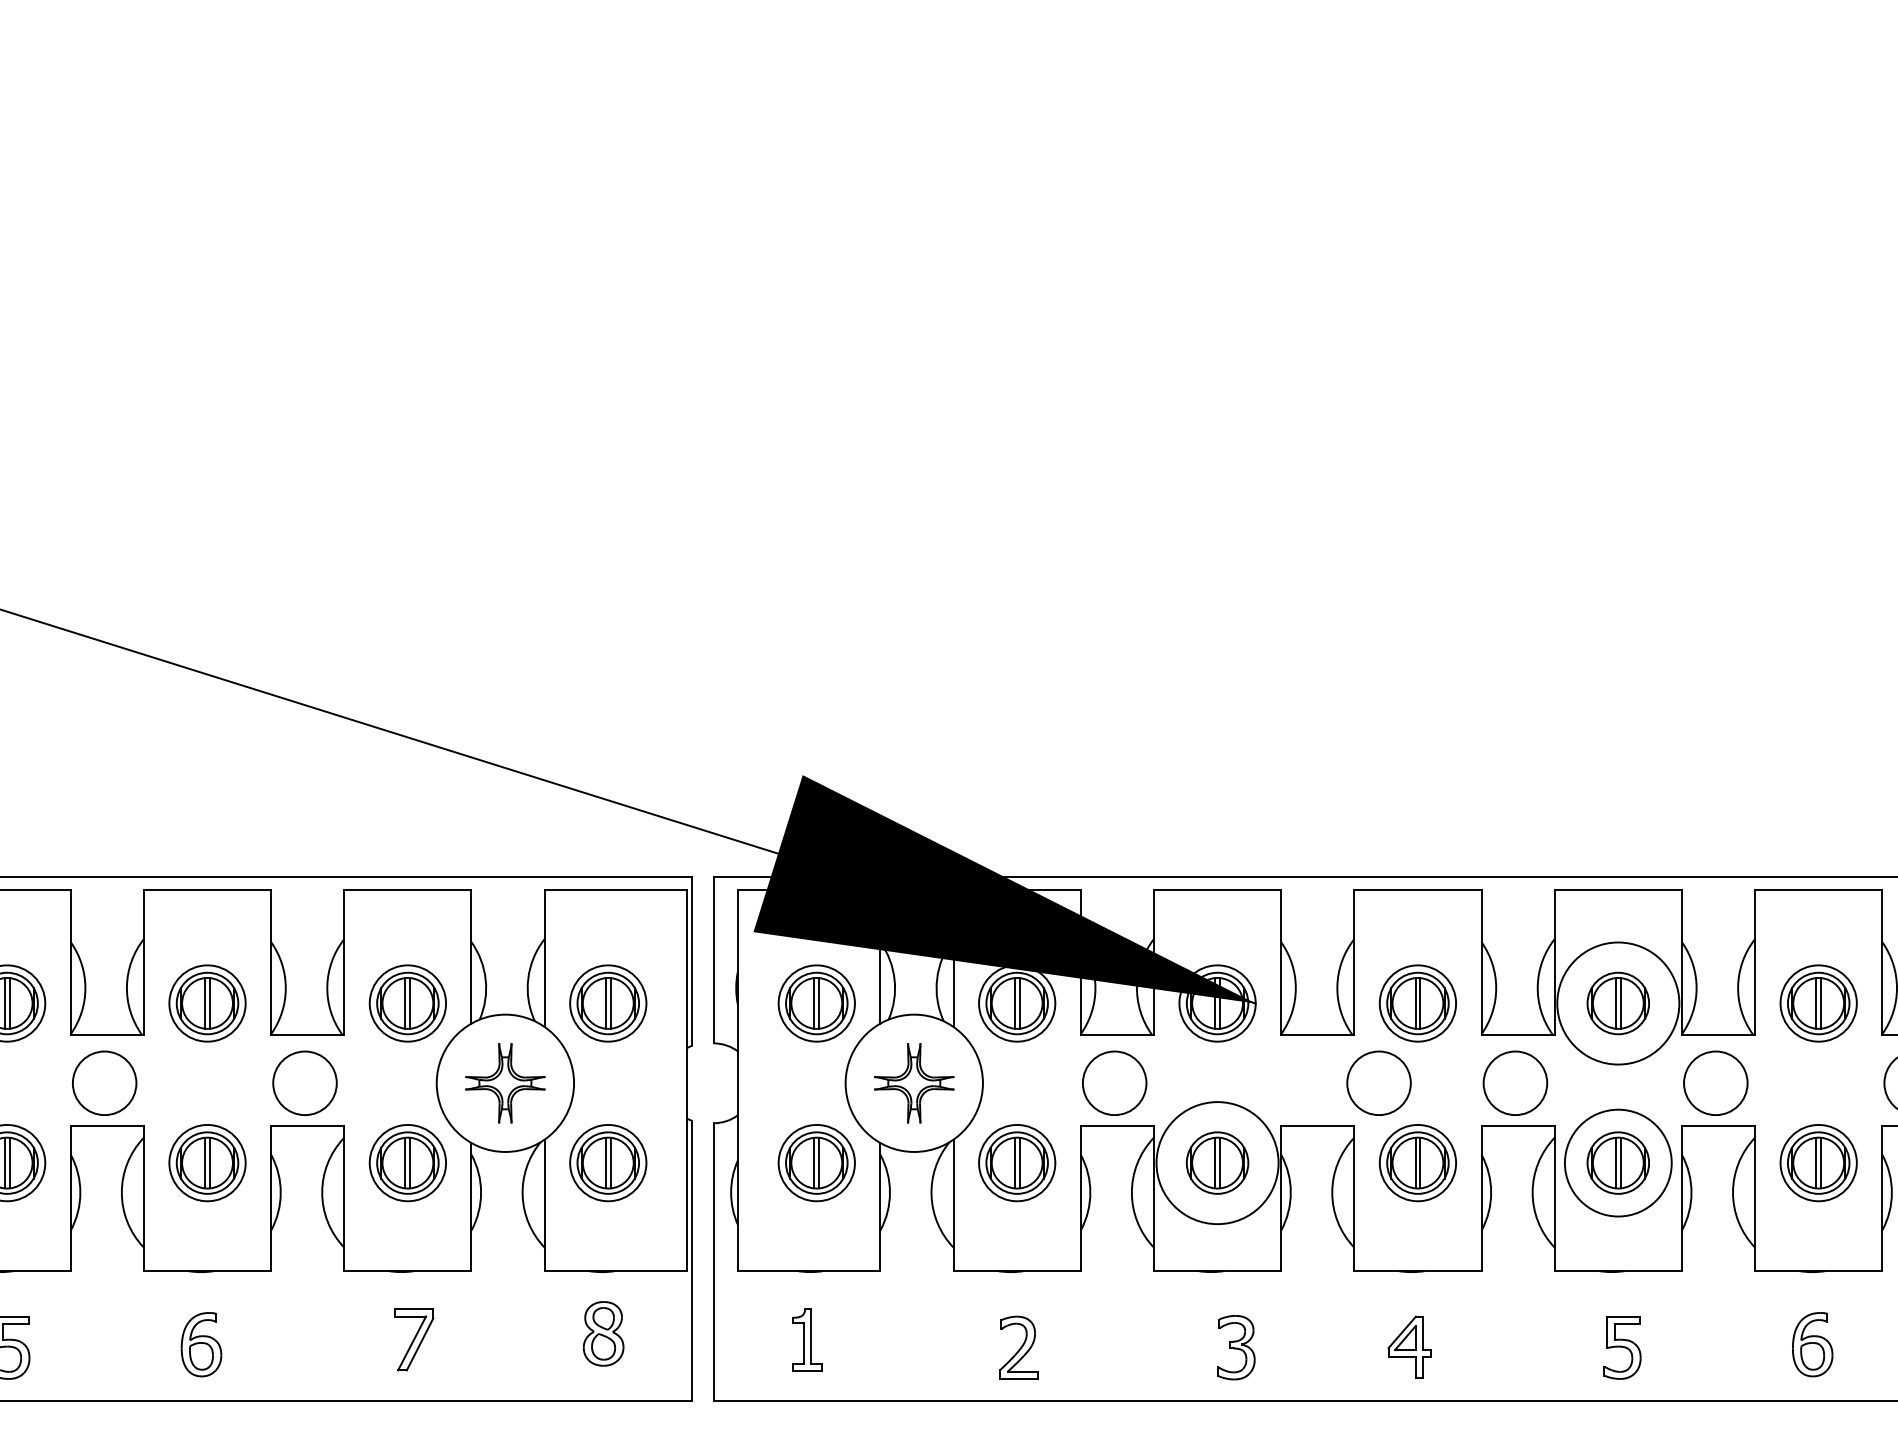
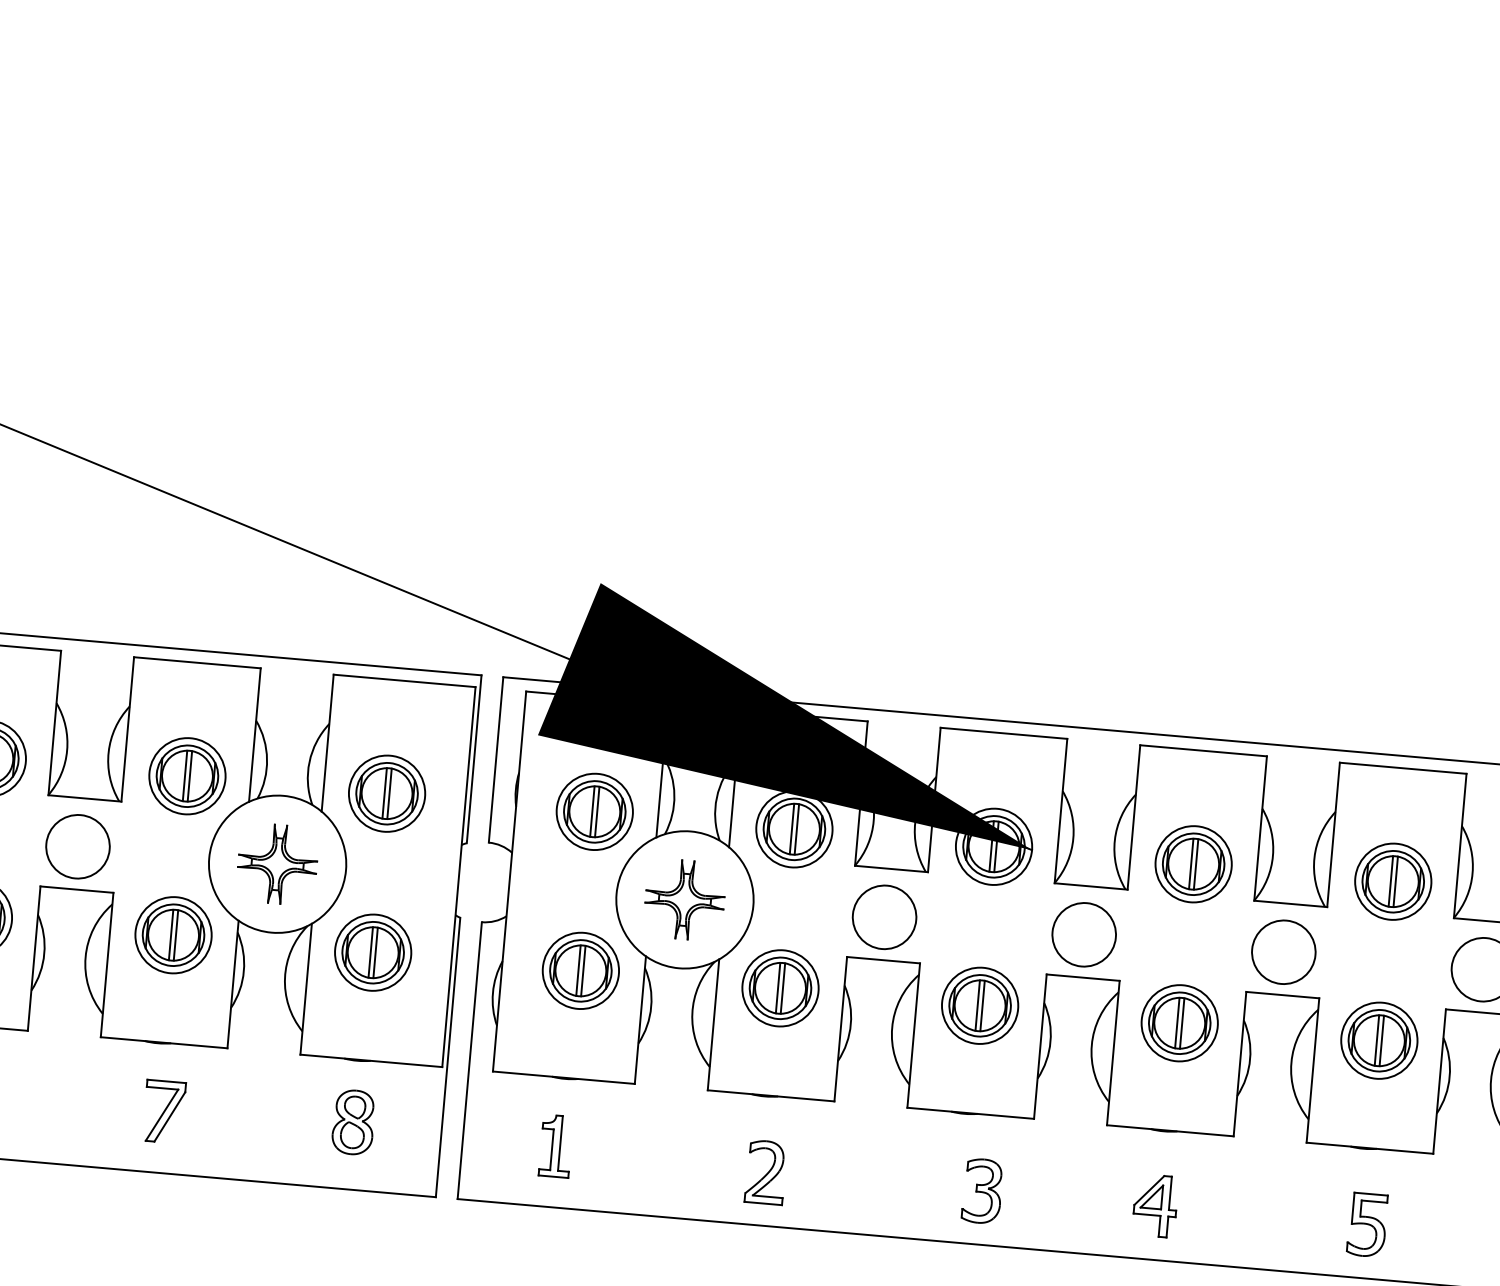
circle: (1618, 1003) -> (1393, 881), size x0.62
circle: (1378, 1082) -> (1083, 933), moved
circle: (1217, 1162) -> (980, 1005), size x0.62
circle: (1618, 1162) -> (1379, 1040), size x0.71

